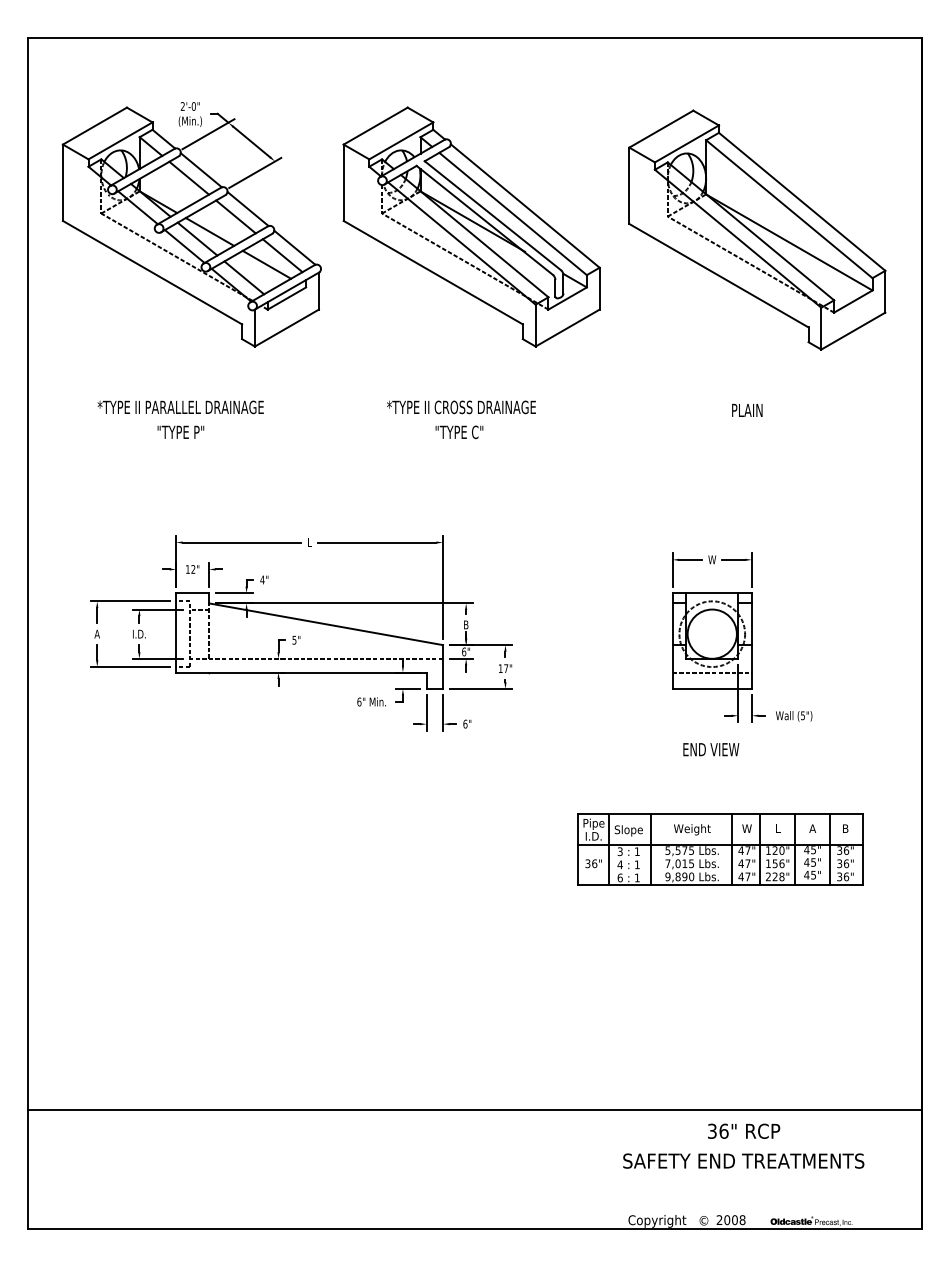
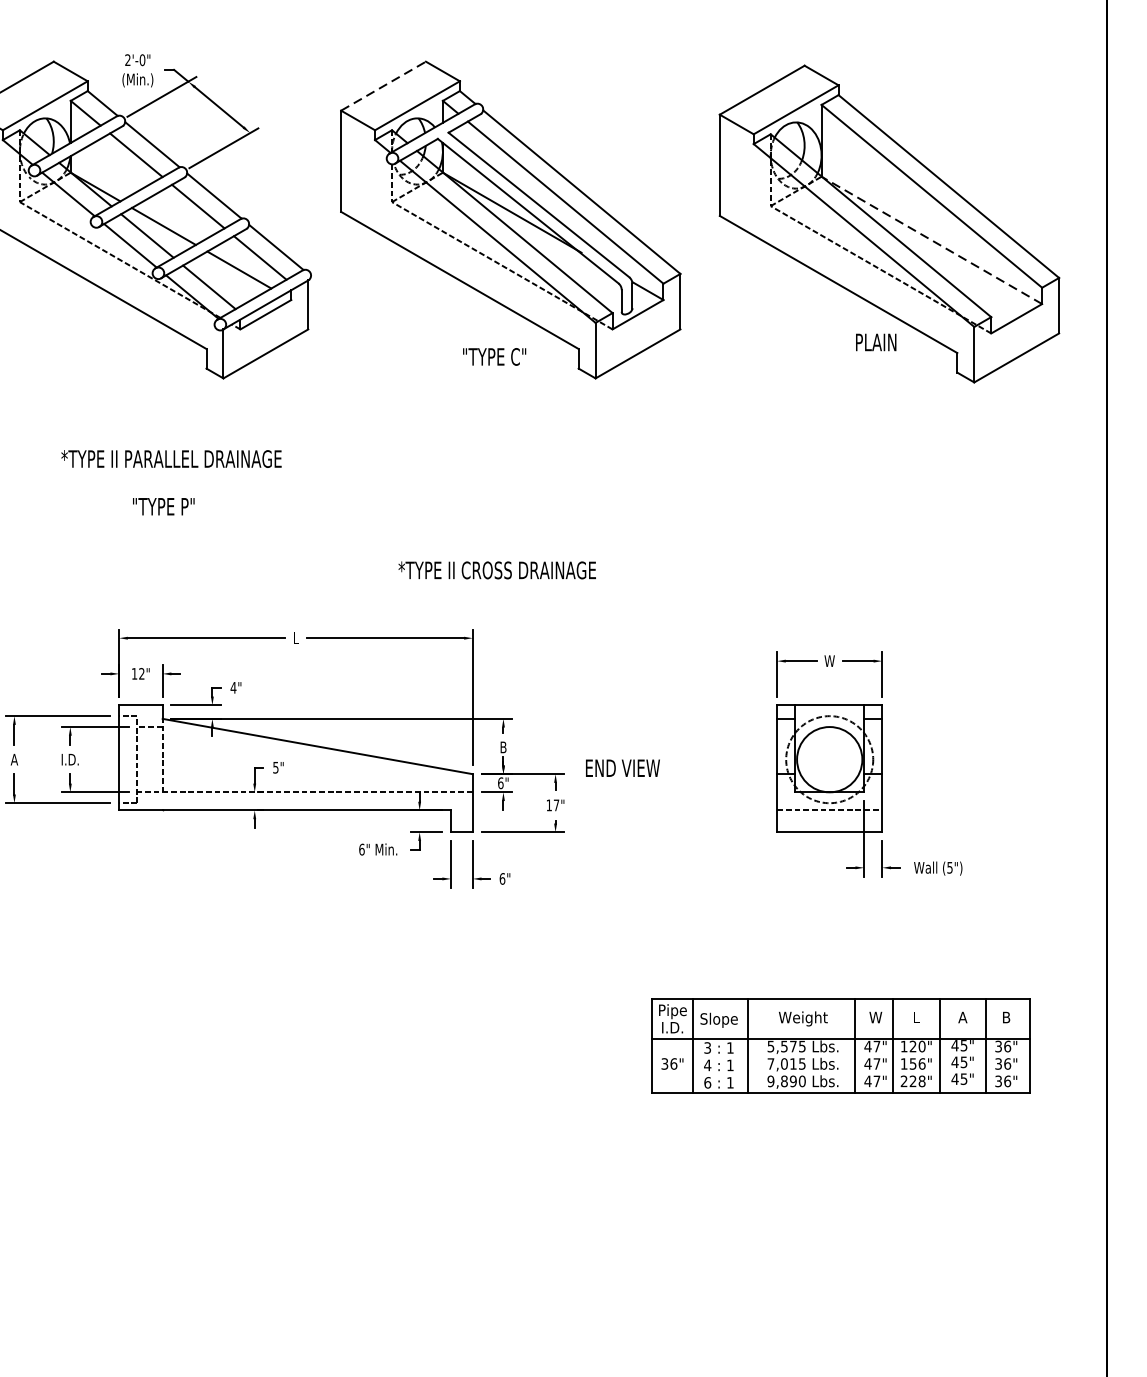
line: (375, 126) -> (383, 86), solid -> dashed
line: (788, 242) -> (930, 240), solid -> dashed
text: (180, 407) -> (171, 459), moved
text: (461, 407) -> (497, 570), moved
text: (747, 410) -> (876, 342), moved
text: (180, 431) -> (163, 505), moved
text: (459, 432) -> (494, 357), moved
text: (711, 749) -> (623, 768), moved

